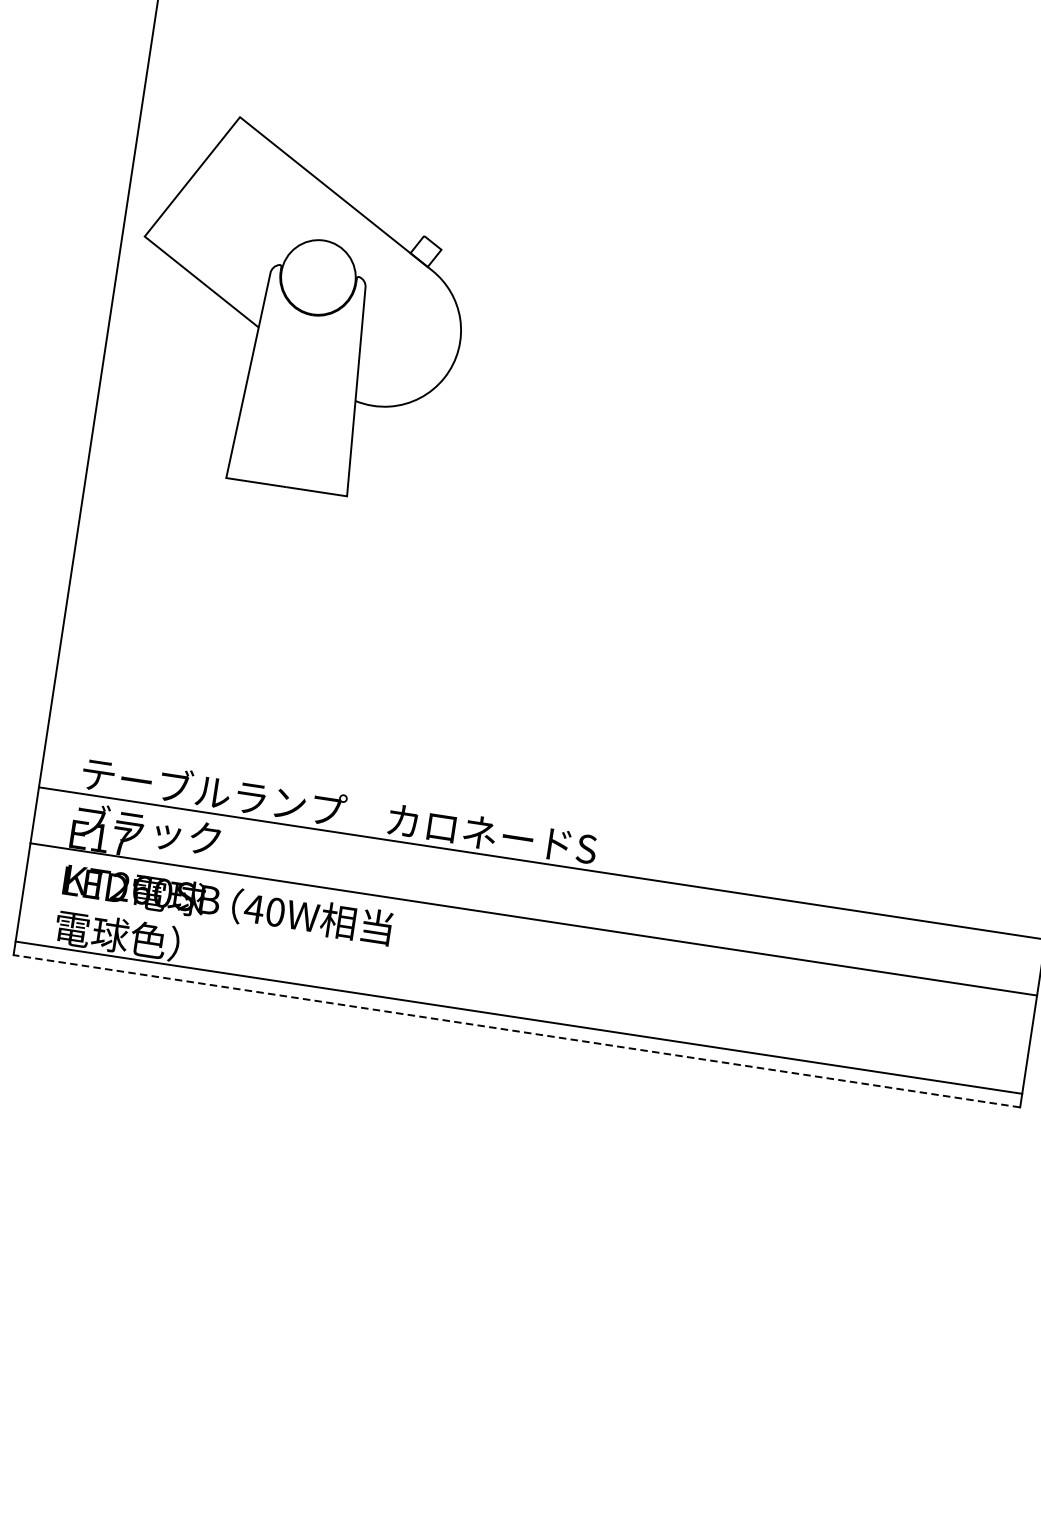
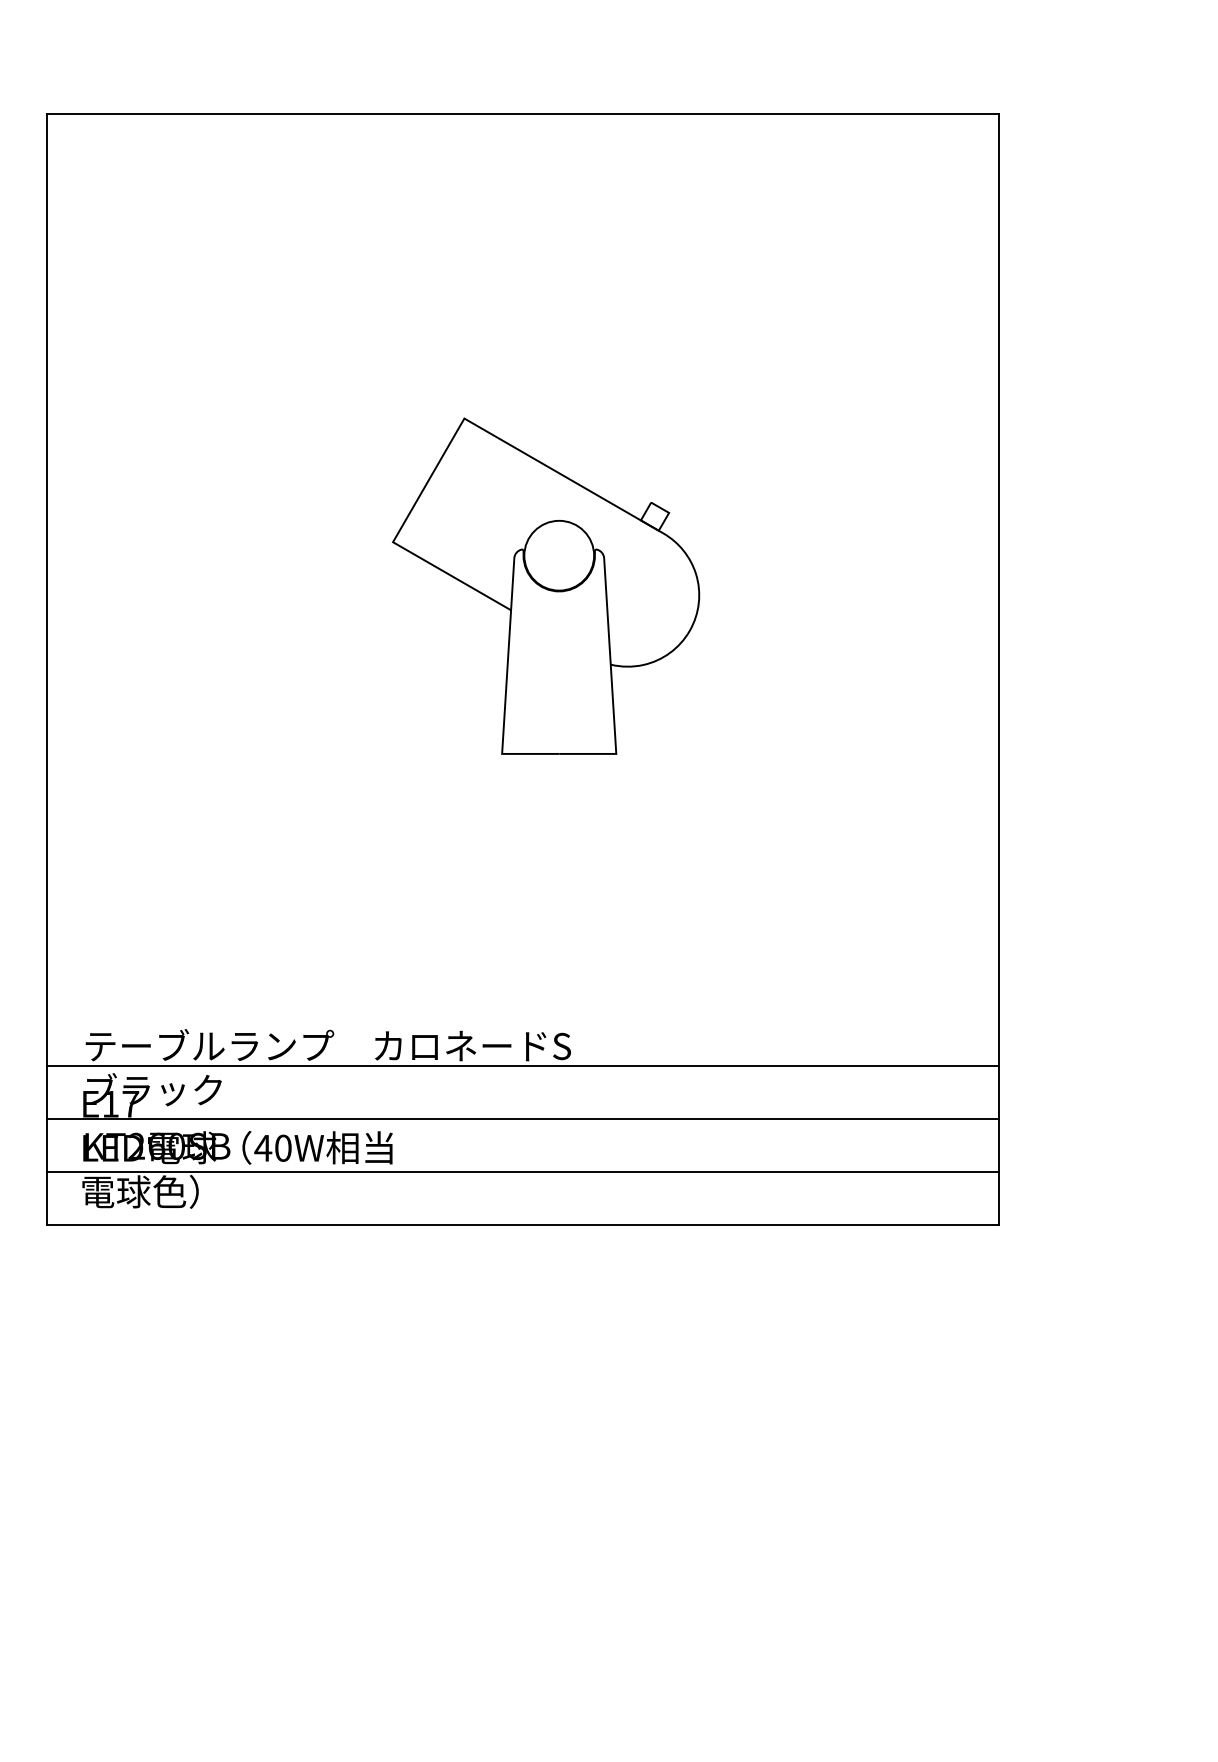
part: (300, 306) -> (546, 585), moved
line: (518, 1017) -> (522, 1171), moved
line: (516, 1031) -> (522, 1224), dashed -> solid

